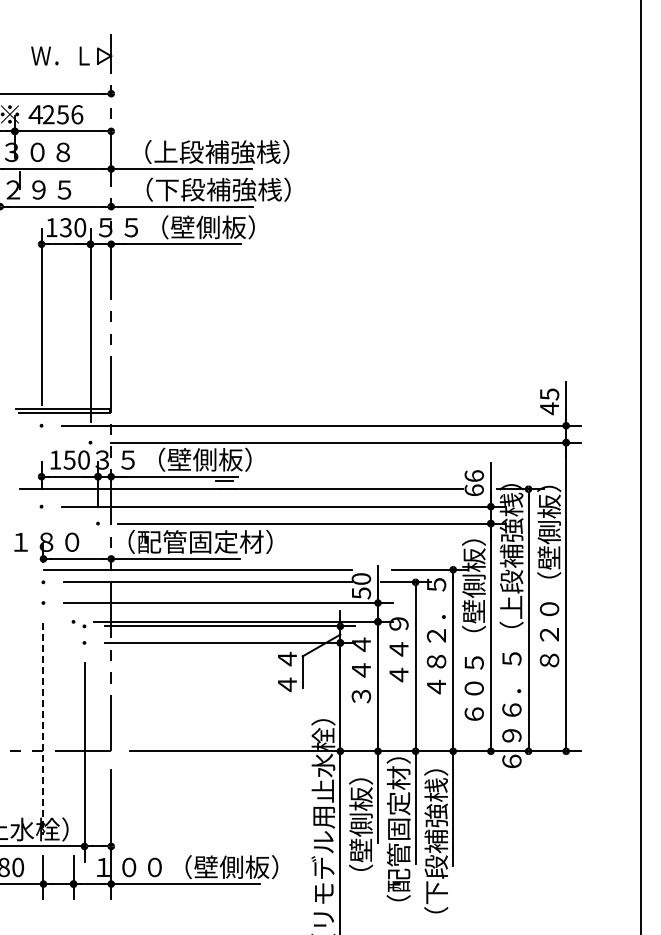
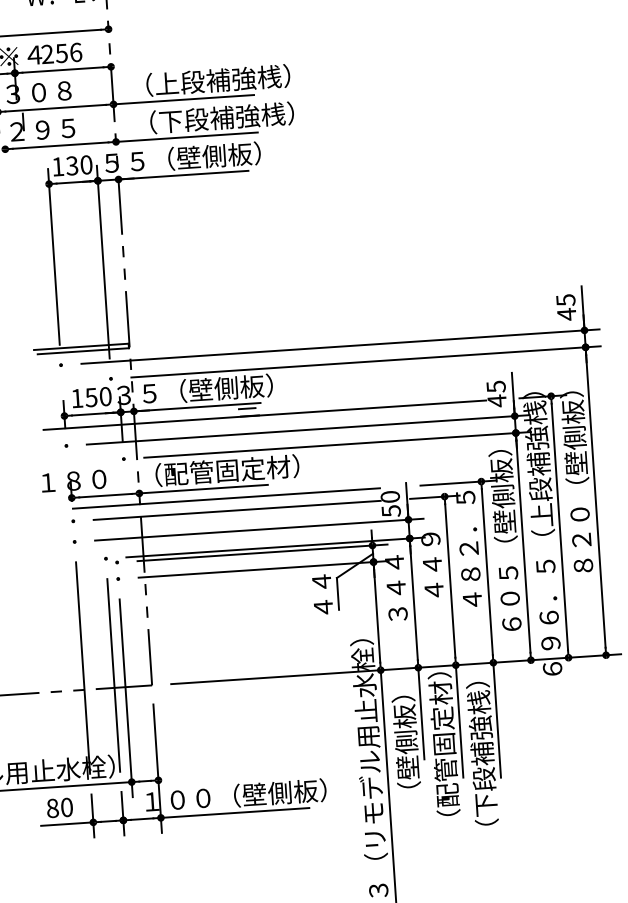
text: (473, 483) -> (495, 394), 66 -> 45
line: (43, 729) -> (83, 668), dashed -> solid
line: (73, 738) -> (113, 675), added

